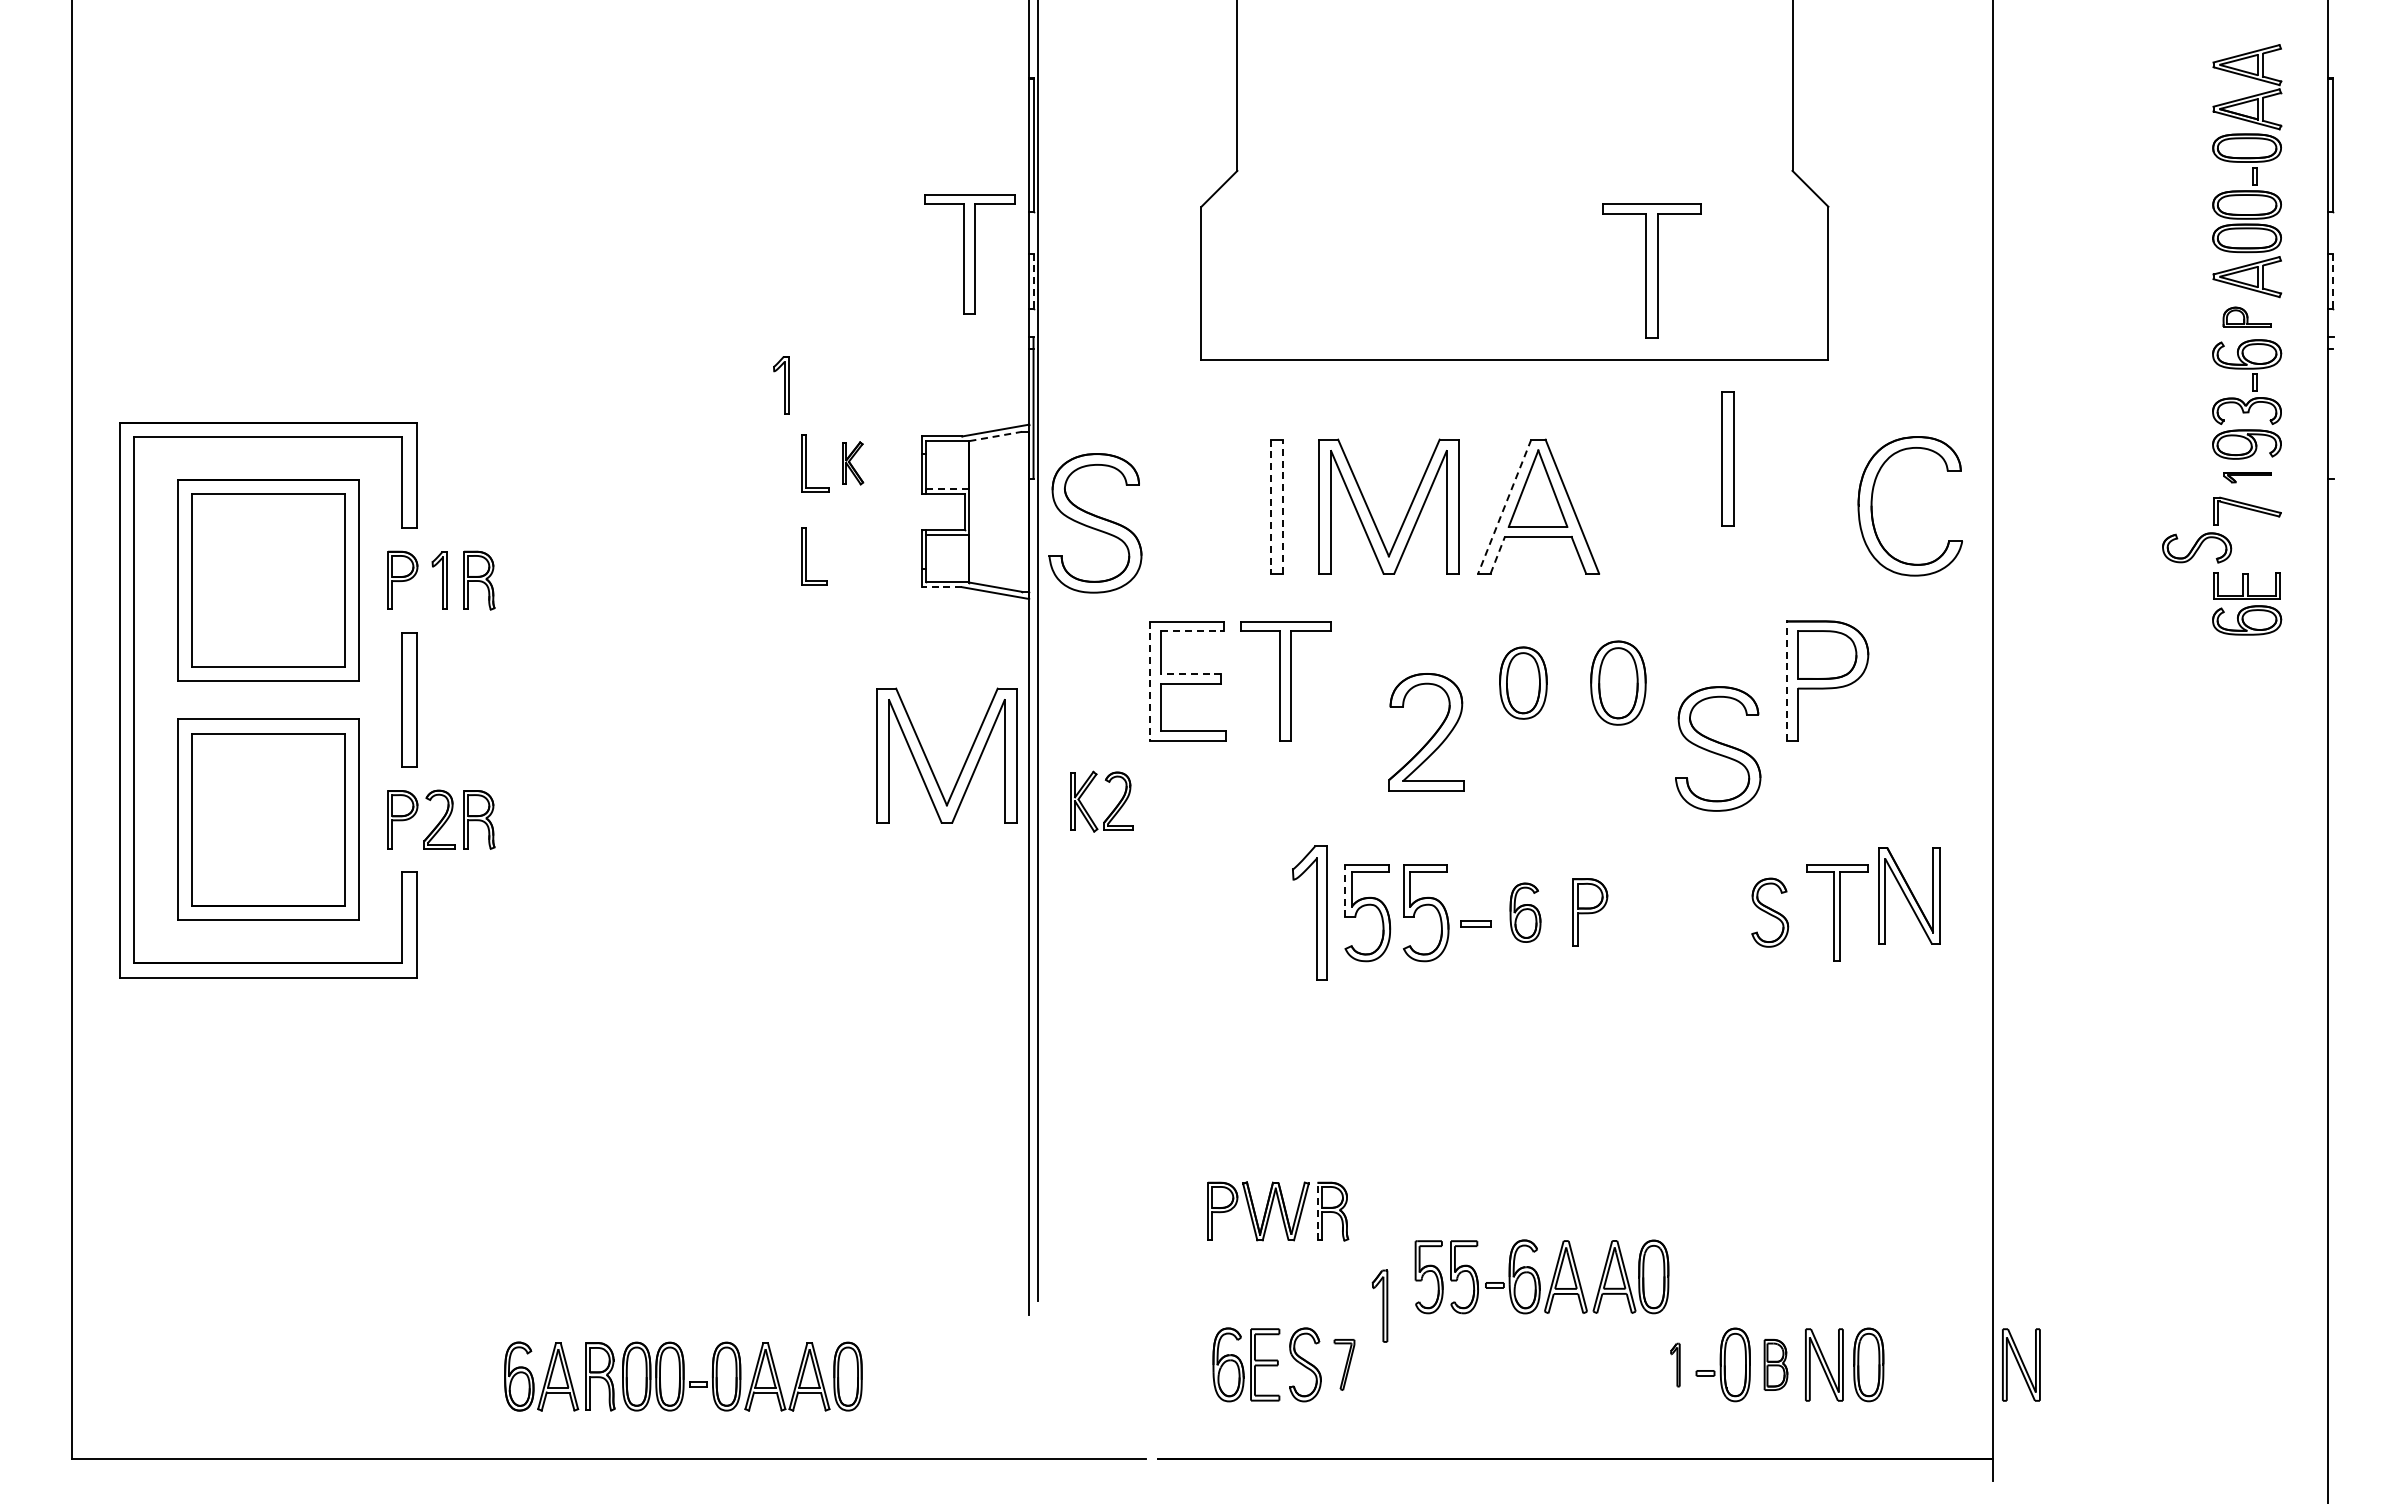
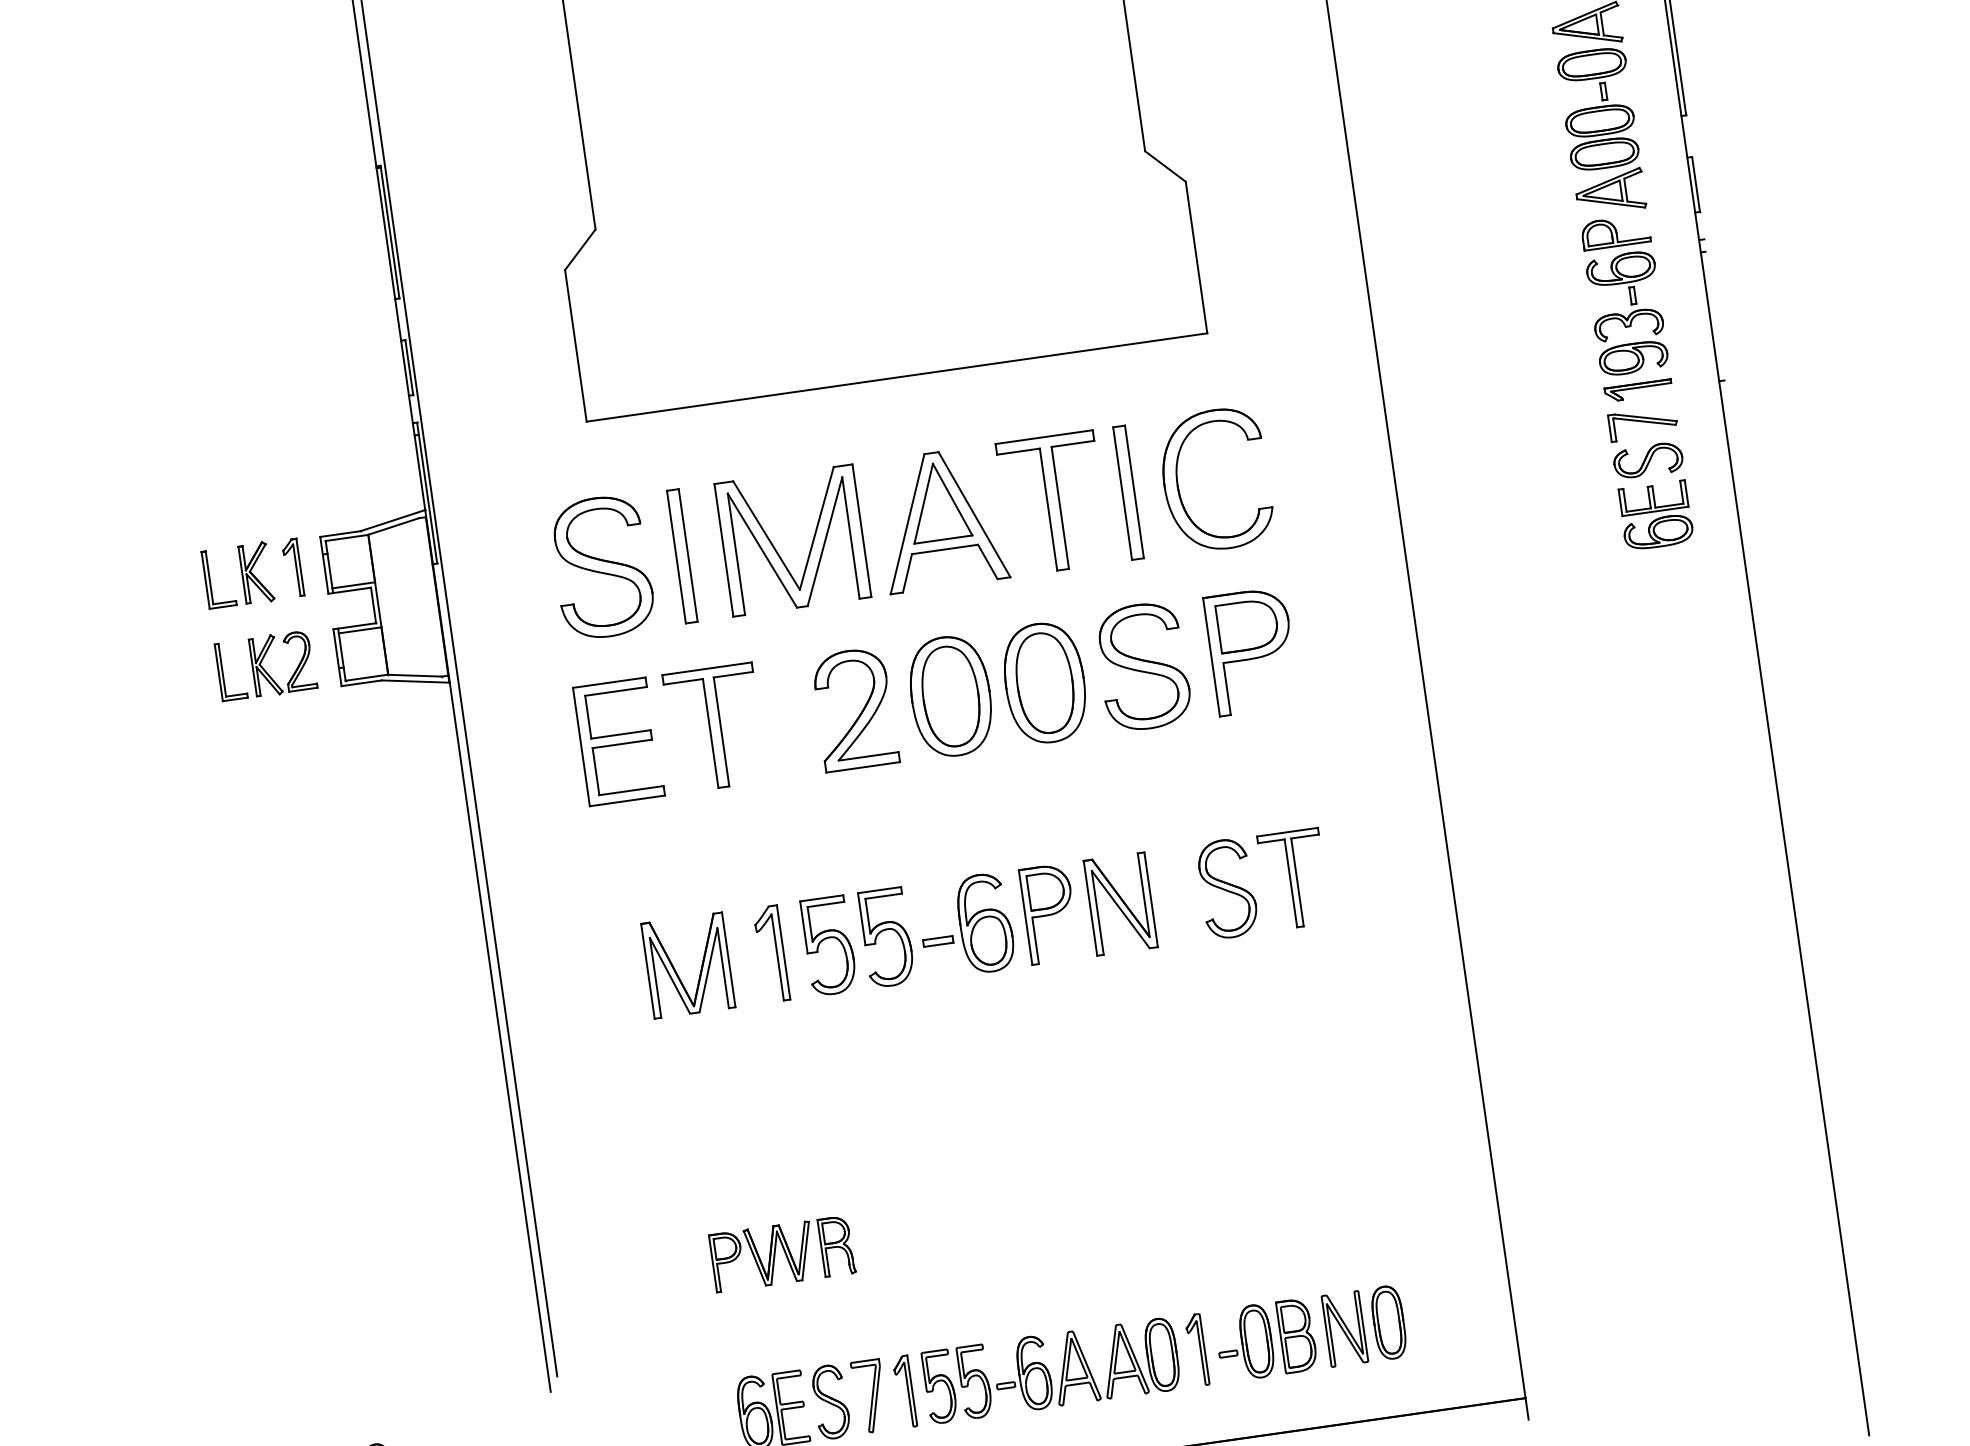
part: (969, 254) -> (342, 350), removed
part: (1651, 270) -> (1052, 503), moved
line: (1033, 281) -> (409, 367), dashed -> solid
line: (2333, 281) -> (1696, 184), dashed -> solid
part: (2246, 316) -> (1615, 231), size x1.43
part: (781, 385) -> (293, 568), moved
line: (995, 436) -> (393, 526), dashed -> solid
part: (1727, 458) -> (1128, 492), moved
part: (853, 463) -> (256, 573), size x1.43
part: (2247, 477) -> (1638, 390), size x1.43
line: (947, 489) -> (353, 585), dashed -> solid
line: (1271, 506) -> (676, 556), dashed -> solid
line: (1283, 506) -> (688, 555), dashed -> solid
part: (1872, 506) -> (1178, 485), moved
line: (1504, 507) -> (907, 525), dashed -> solid
part: (1095, 523) -> (602, 567), moved
part: (2197, 547) -> (1648, 460), moved
line: (1497, 555) -> (907, 573), dashed -> solid
line: (941, 587) -> (361, 683), dashed -> solid
line: (1193, 631) -> (617, 691), dashed -> solid
line: (1191, 674) -> (621, 734), dashed -> solid
line: (1150, 681) -> (581, 747), dashed -> solid
line: (1786, 681) -> (1211, 657), dashed -> solid
part: (1523, 682) -> (950, 695), size x1.67
part: (1618, 682) -> (1044, 682), size x1.43
part: (1431, 736) -> (860, 712), moved
part: (1718, 748) -> (1143, 666), moved
part: (930, 764) -> (375, 860), removed
part: (1111, 811) -> (294, 672), moved
line: (1345, 890) -> (803, 926), dashed -> solid
part: (1909, 895) -> (1120, 903), moved
part: (1309, 912) -> (771, 953), size x0.71
part: (1525, 912) -> (985, 923), size x1.67
part: (1590, 912) -> (1049, 913), size x1.43
part: (1769, 912) -> (1226, 888), size x1.43
part: (1237, 916) -> (700, 967), added
line: (1317, 1211) -> (821, 1248), dashed -> solid
part: (1541, 1276) -> (1050, 1370), moved
part: (1379, 1305) -> (904, 1391), moved
part: (1344, 1364) -> (869, 1396), size x1.43
part: (1675, 1364) -> (1197, 1349), size x1.67
part: (1775, 1364) -> (1296, 1335), size x1.43
part: (2021, 1364) -> (1540, 1300), removed

